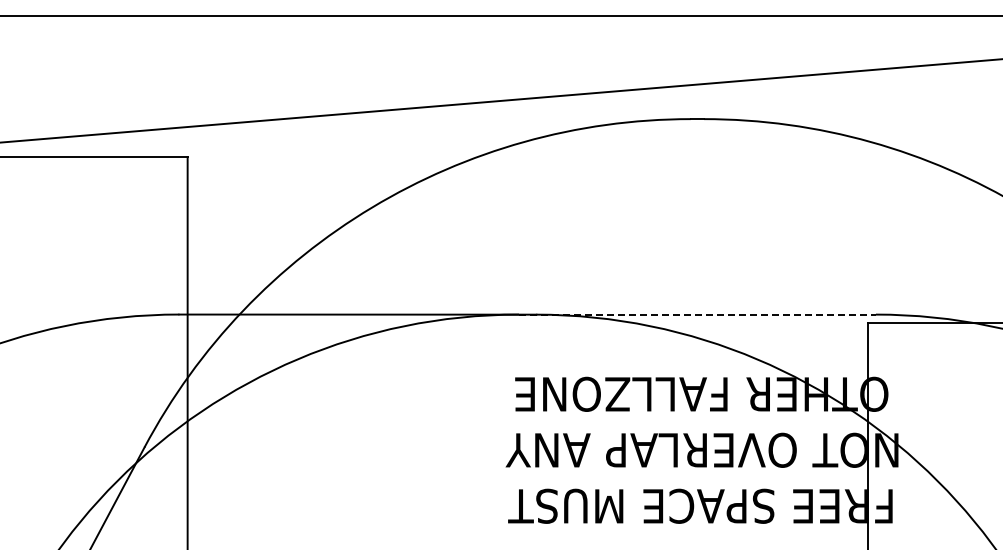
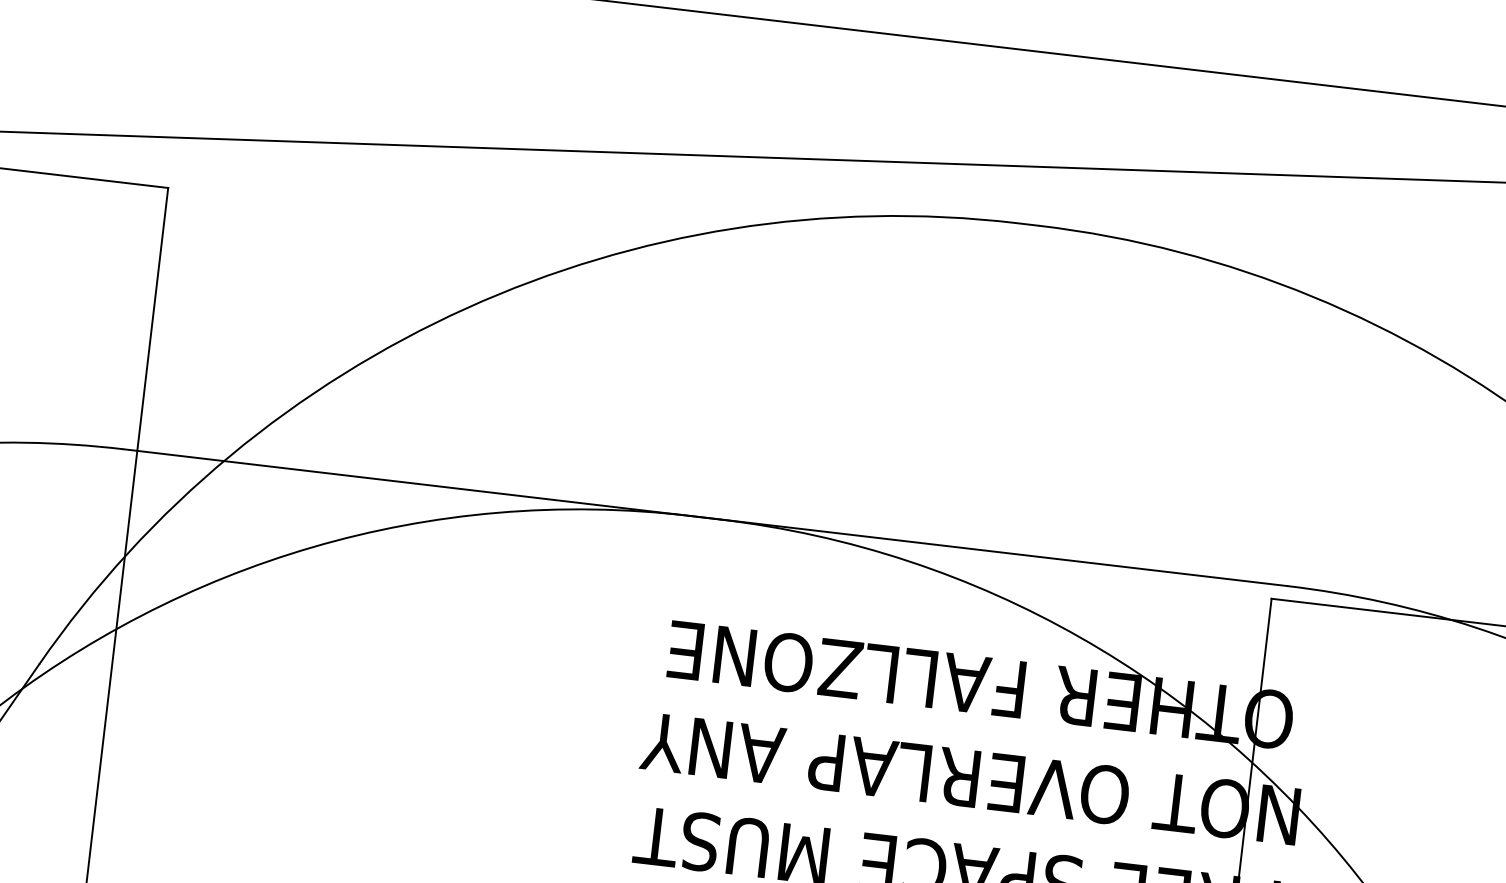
line: (697, 314) -> (989, 550), dashed -> solid

